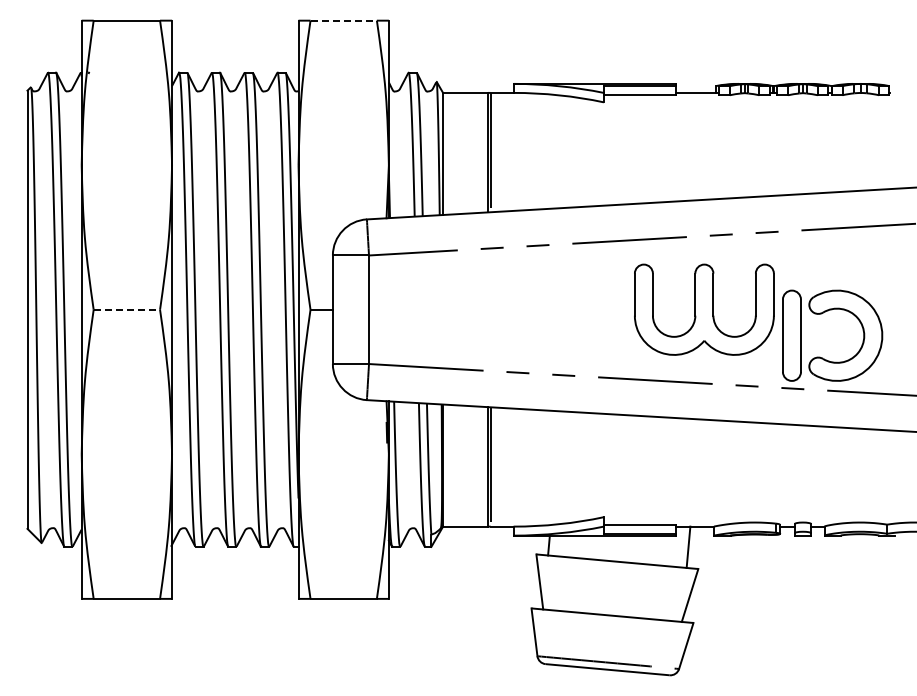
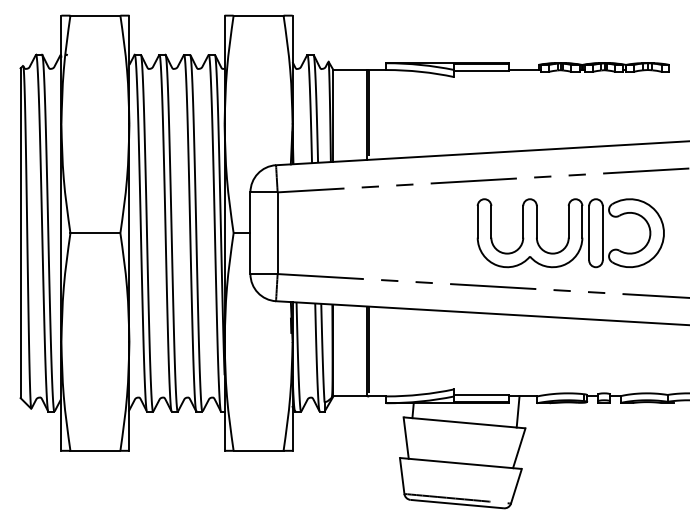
line: (344, 20) -> (259, 15), dashed -> solid
line: (127, 309) -> (95, 233), dashed -> solid
part: (821, 314) -> (618, 217), moved

